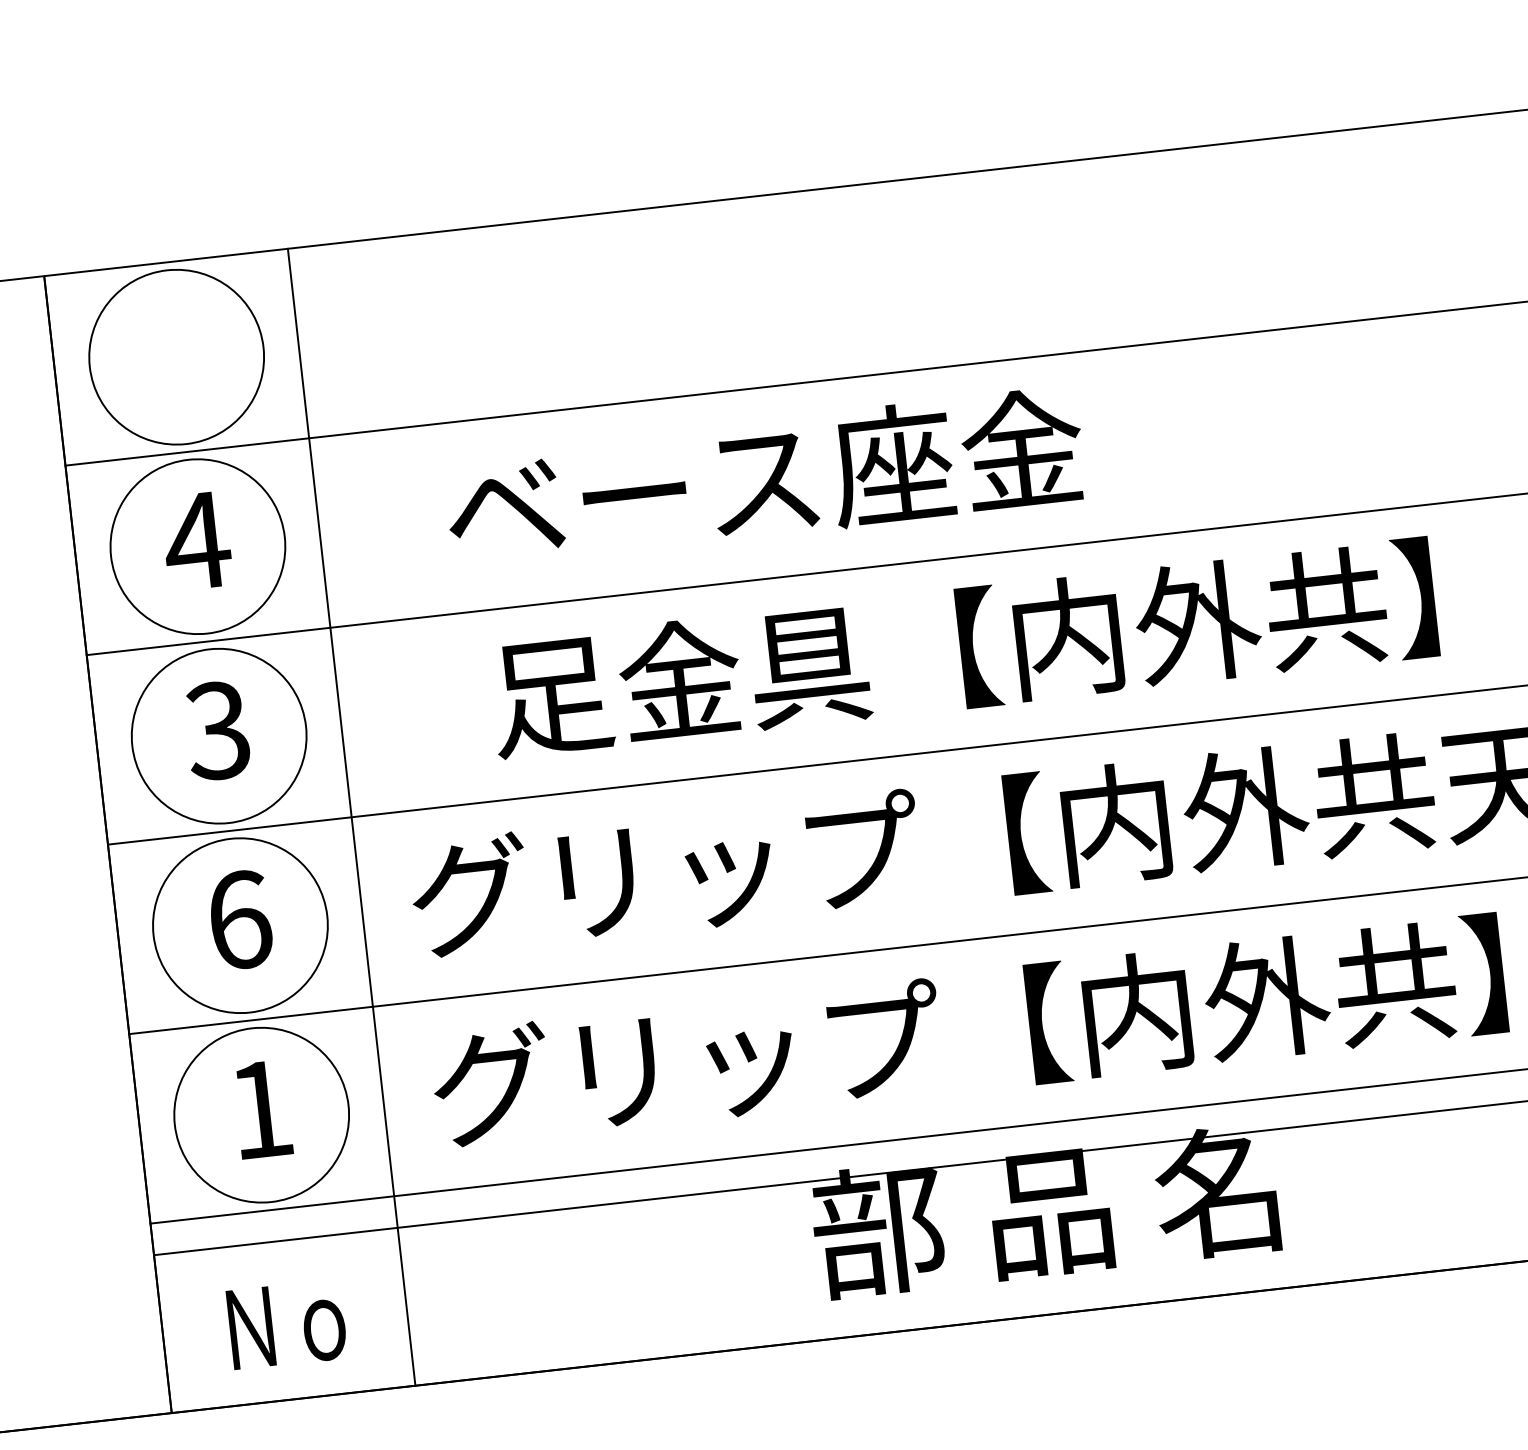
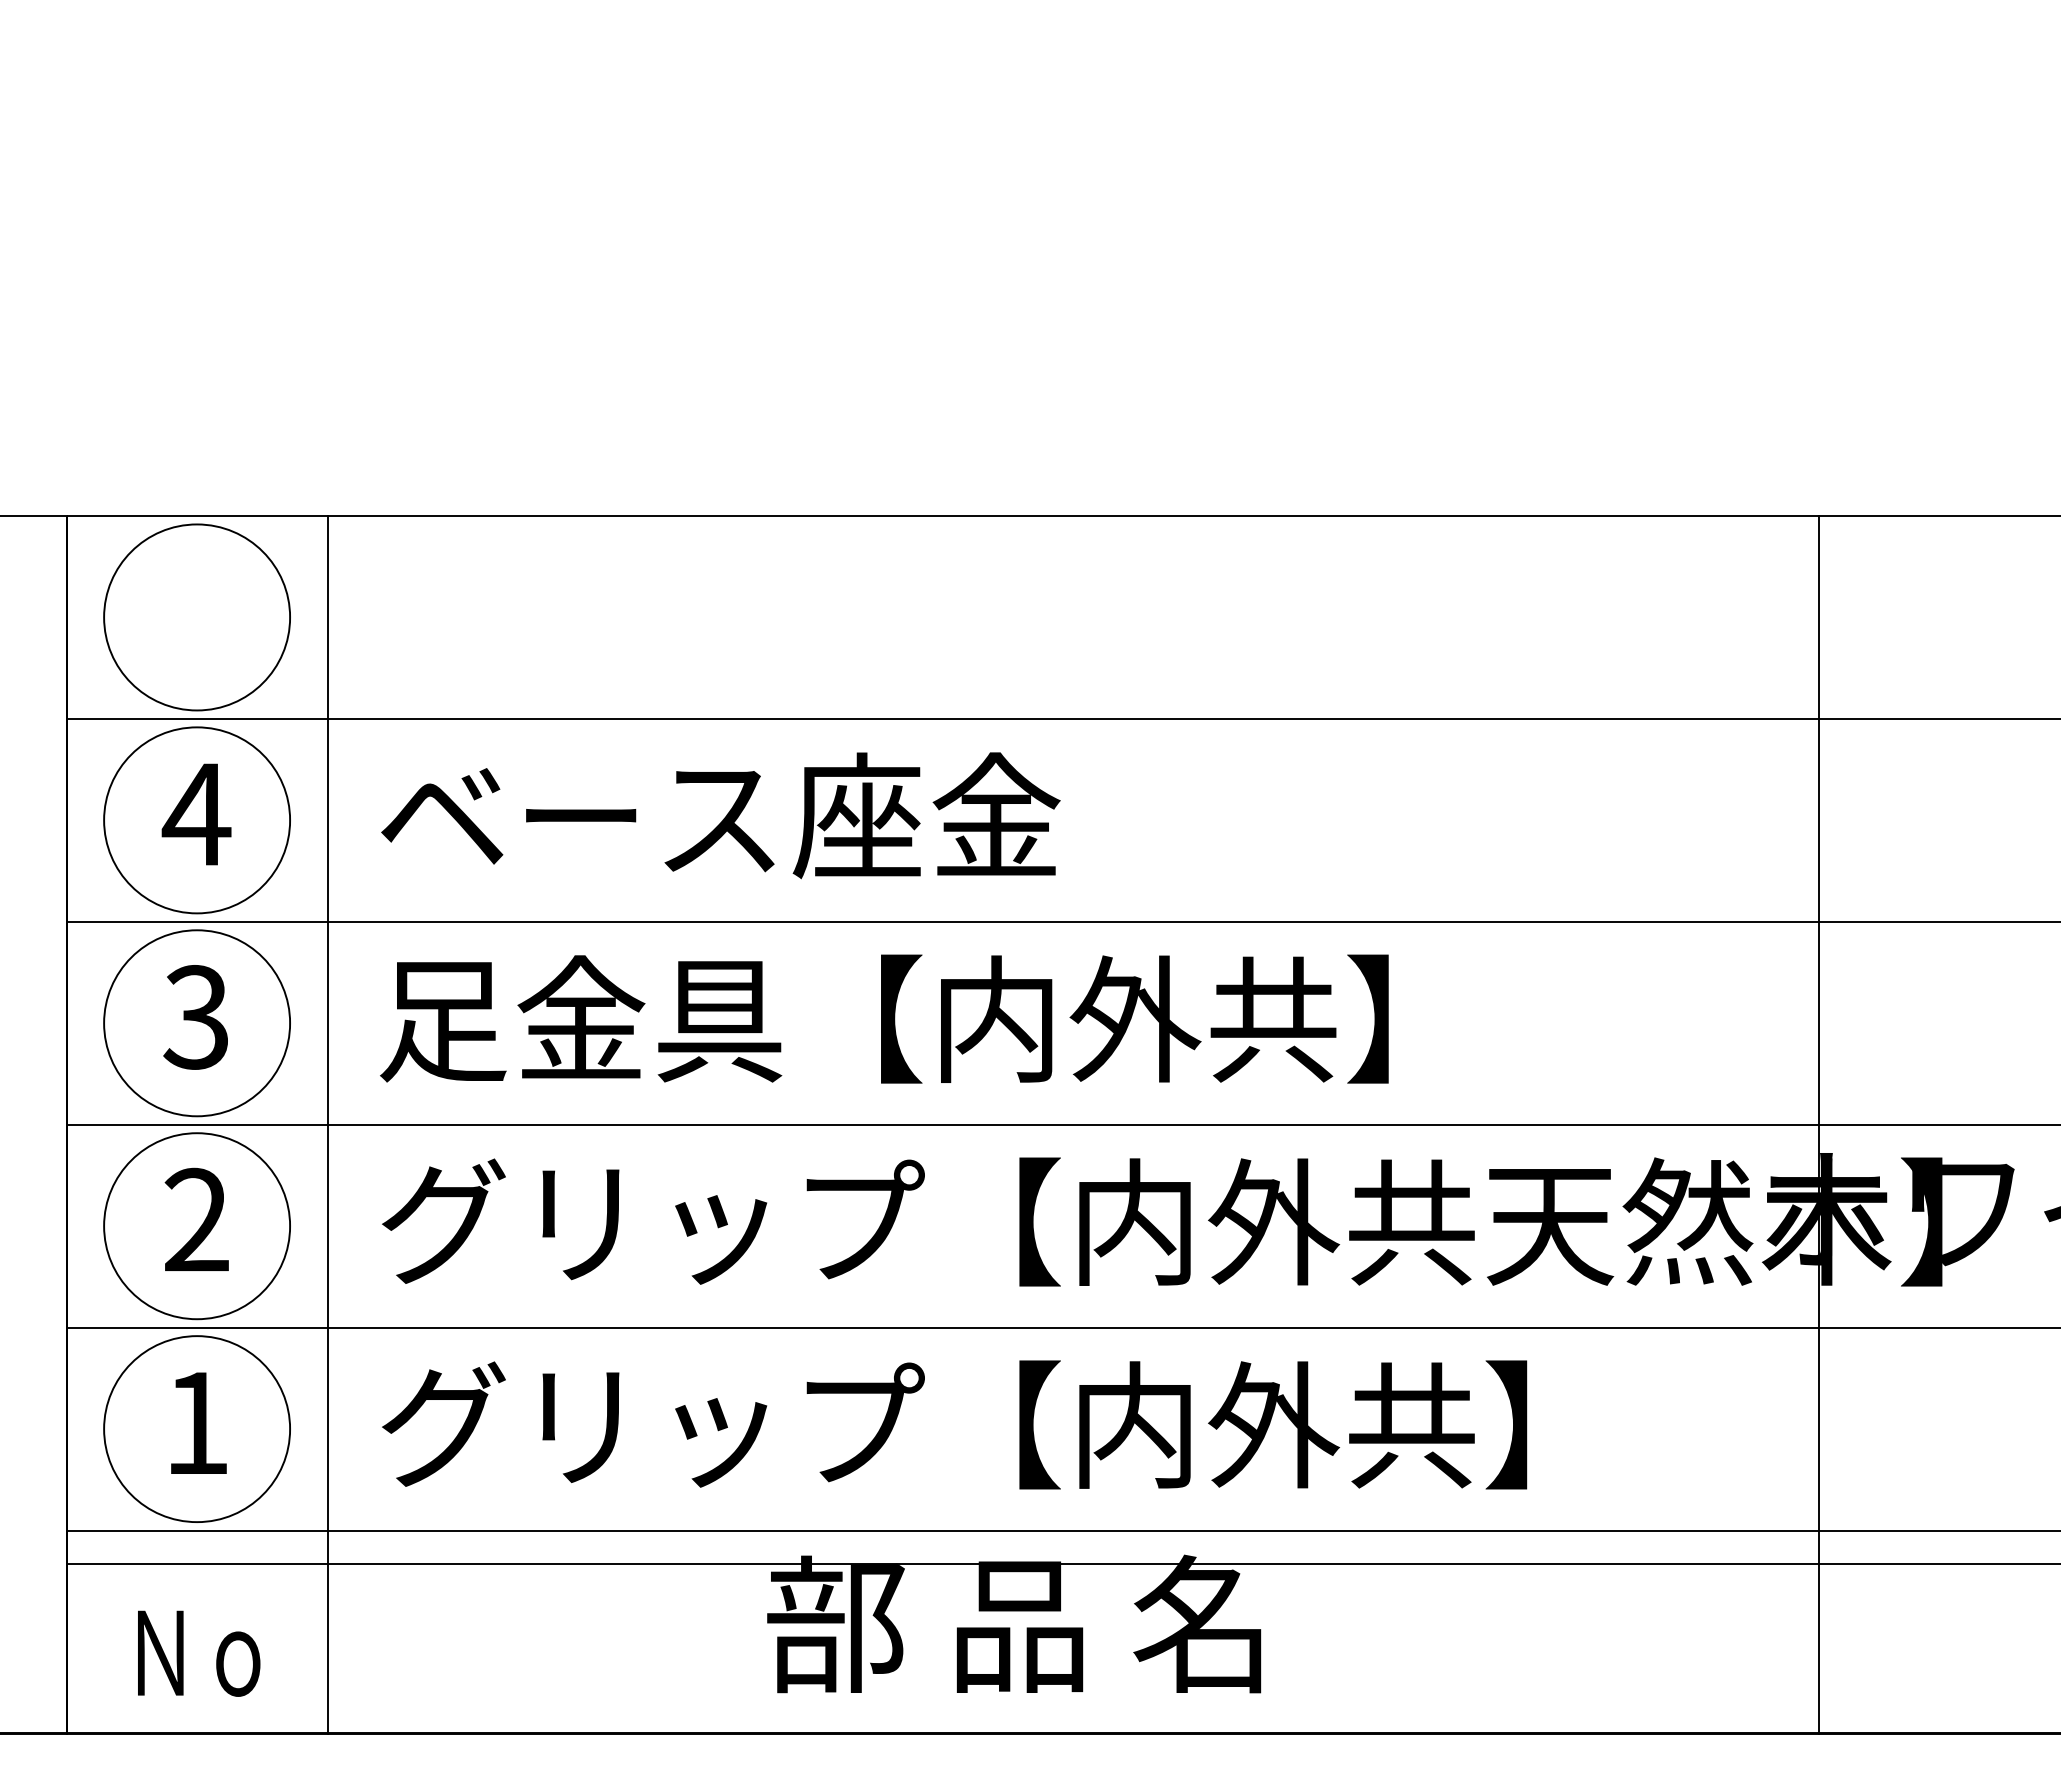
text: (764, 478) -> (720, 815), moved
text: (963, 648) -> (884, 1018), moved
text: (239, 919) -> (196, 1219), 6 -> 2

